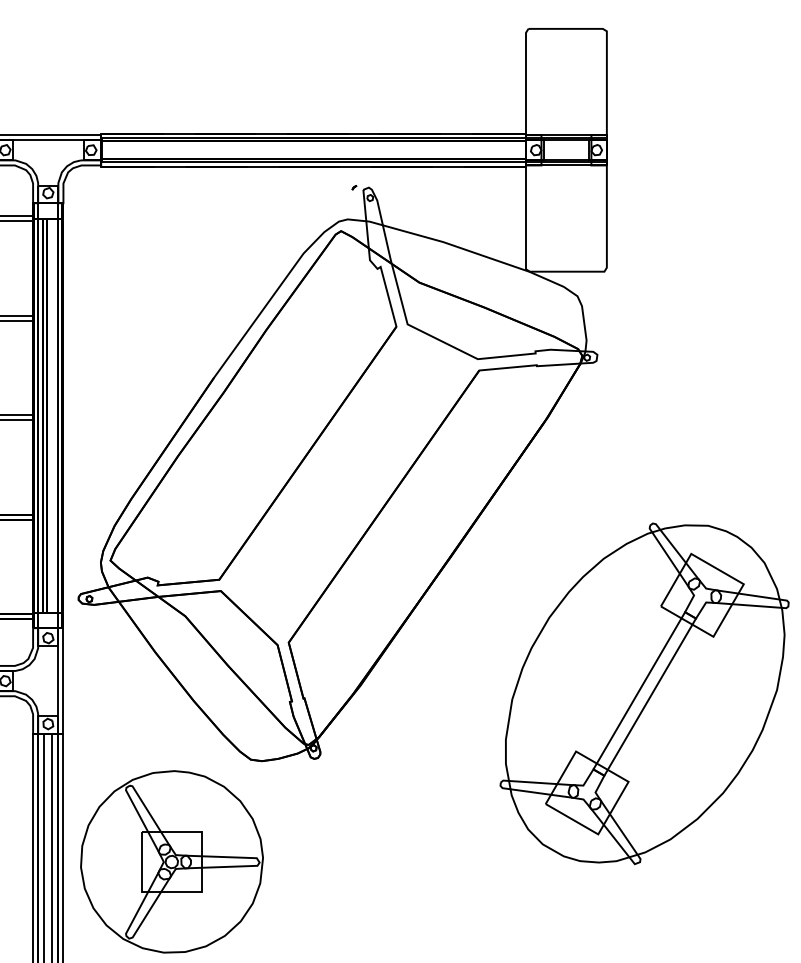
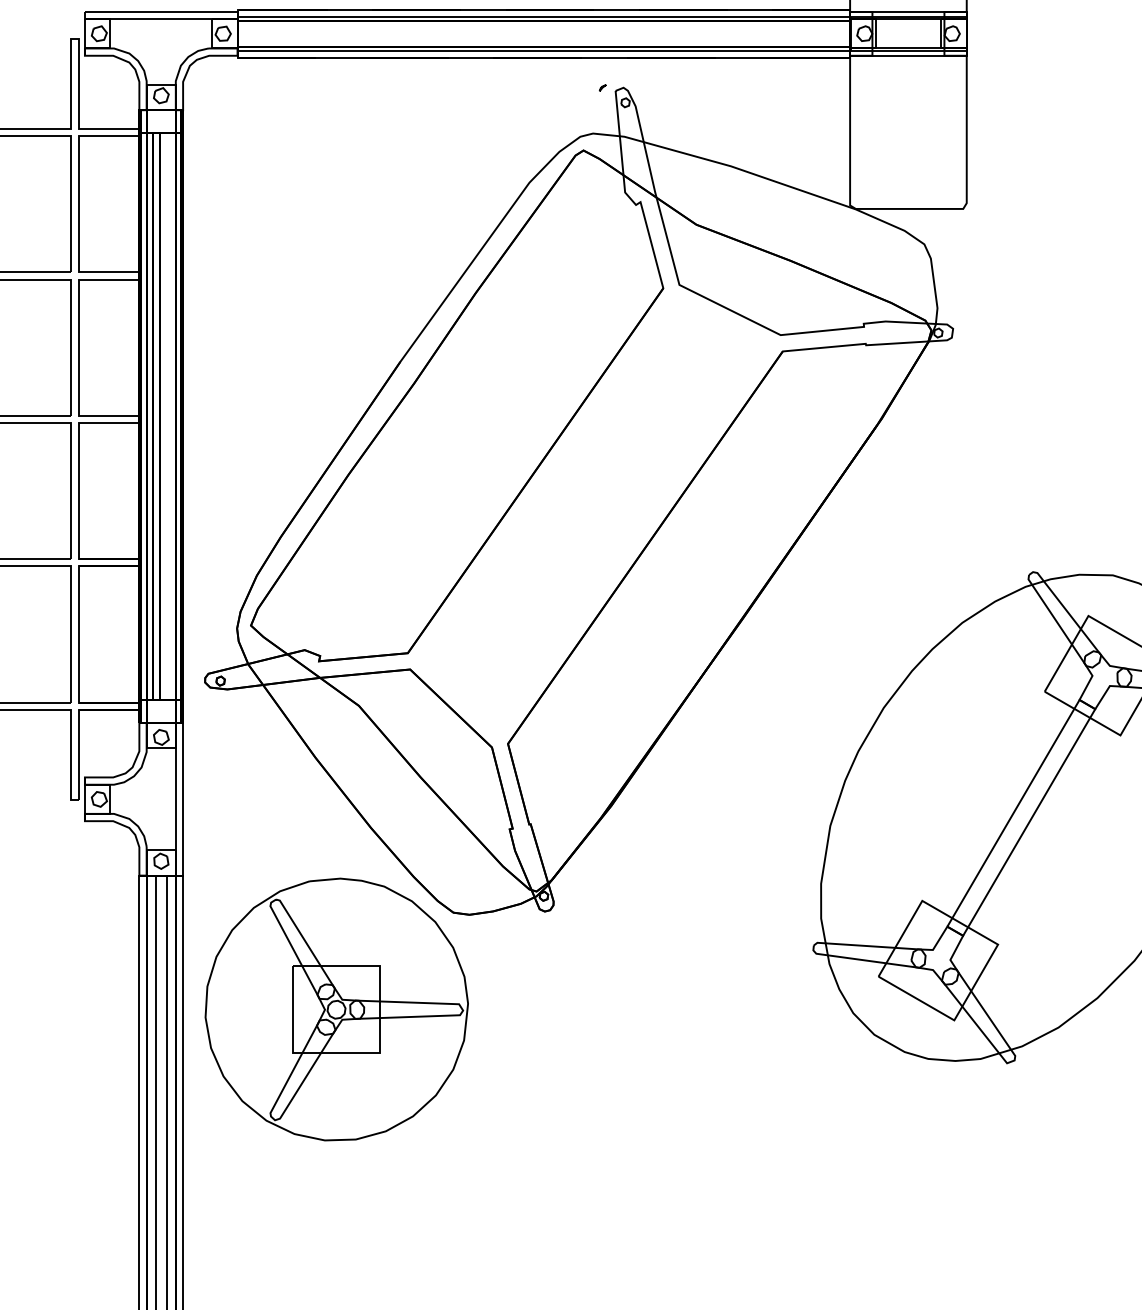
part: (171, 861) -> (336, 1008), moved

